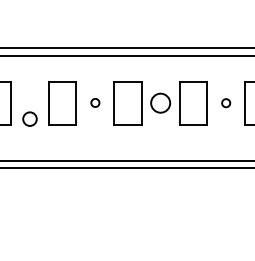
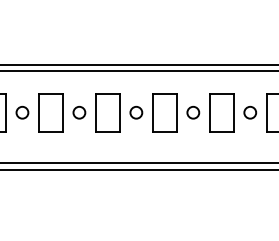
circle: (95, 102) -> (79, 112), size x1.67
circle: (160, 102) -> (136, 112), size x0.71
circle: (226, 102) -> (193, 112), size x1.67
circle: (30, 118) -> (22, 112), moved

